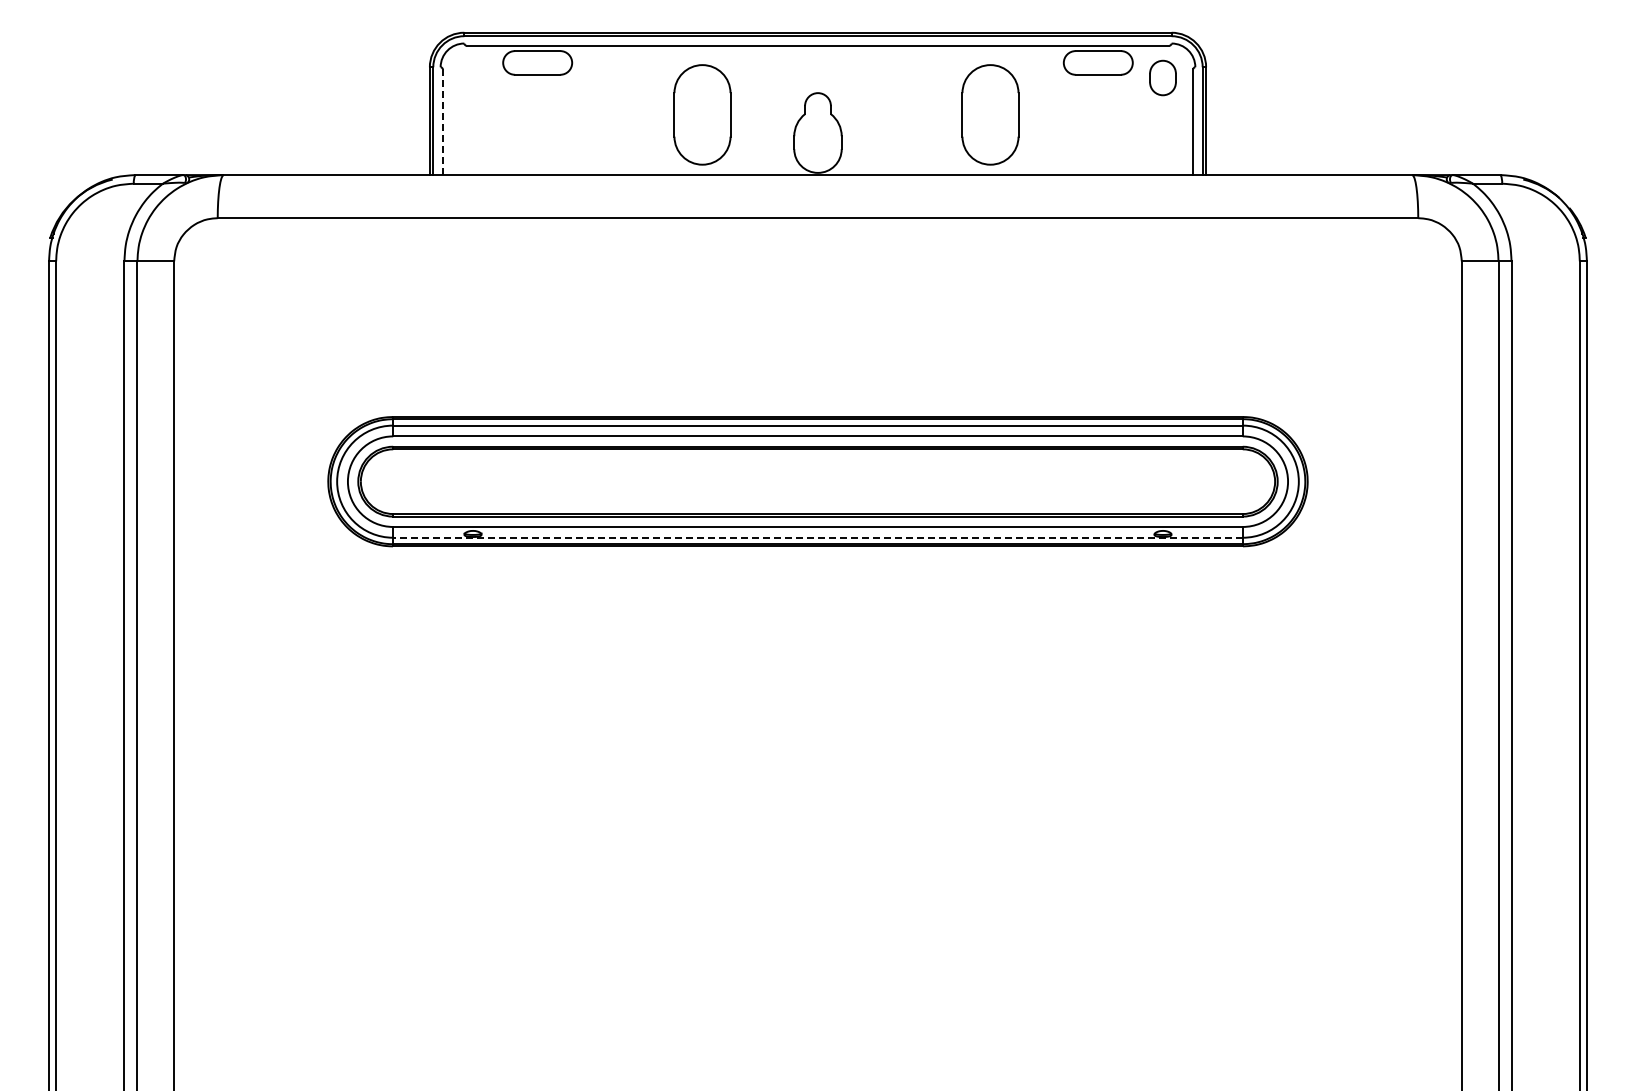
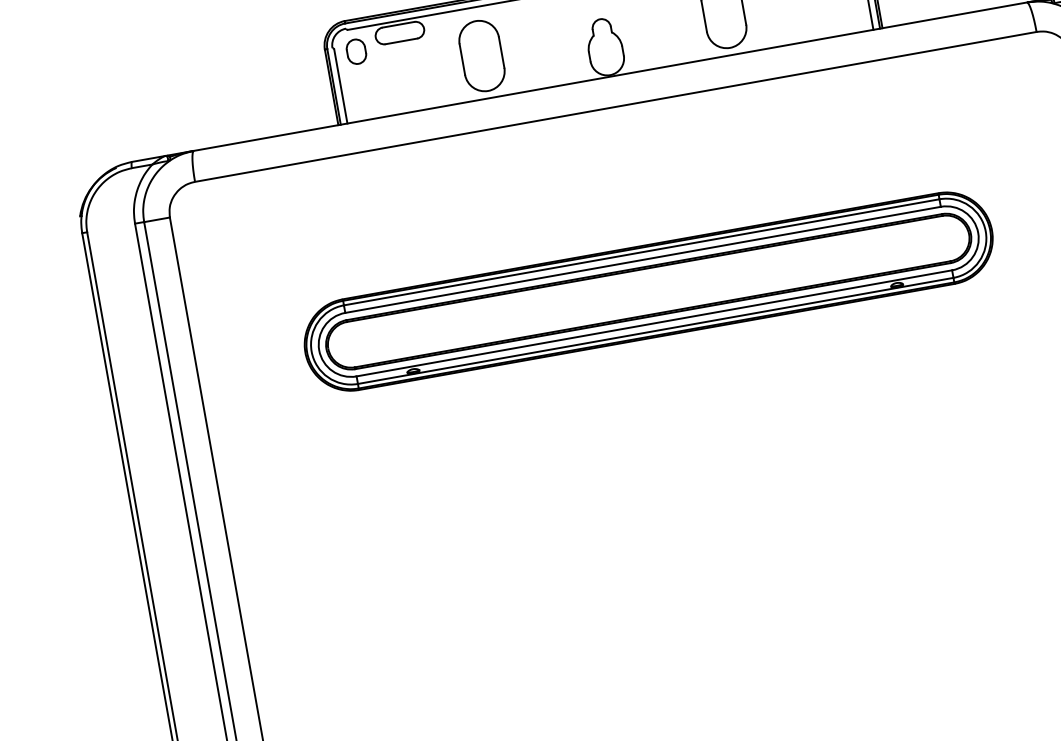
part: (472, 77) -> (356, 51), added
part: (702, 114) -> (481, 55), moved
line: (442, 122) -> (340, 86), dashed -> solid
line: (818, 537) -> (656, 330), dashed -> solid

